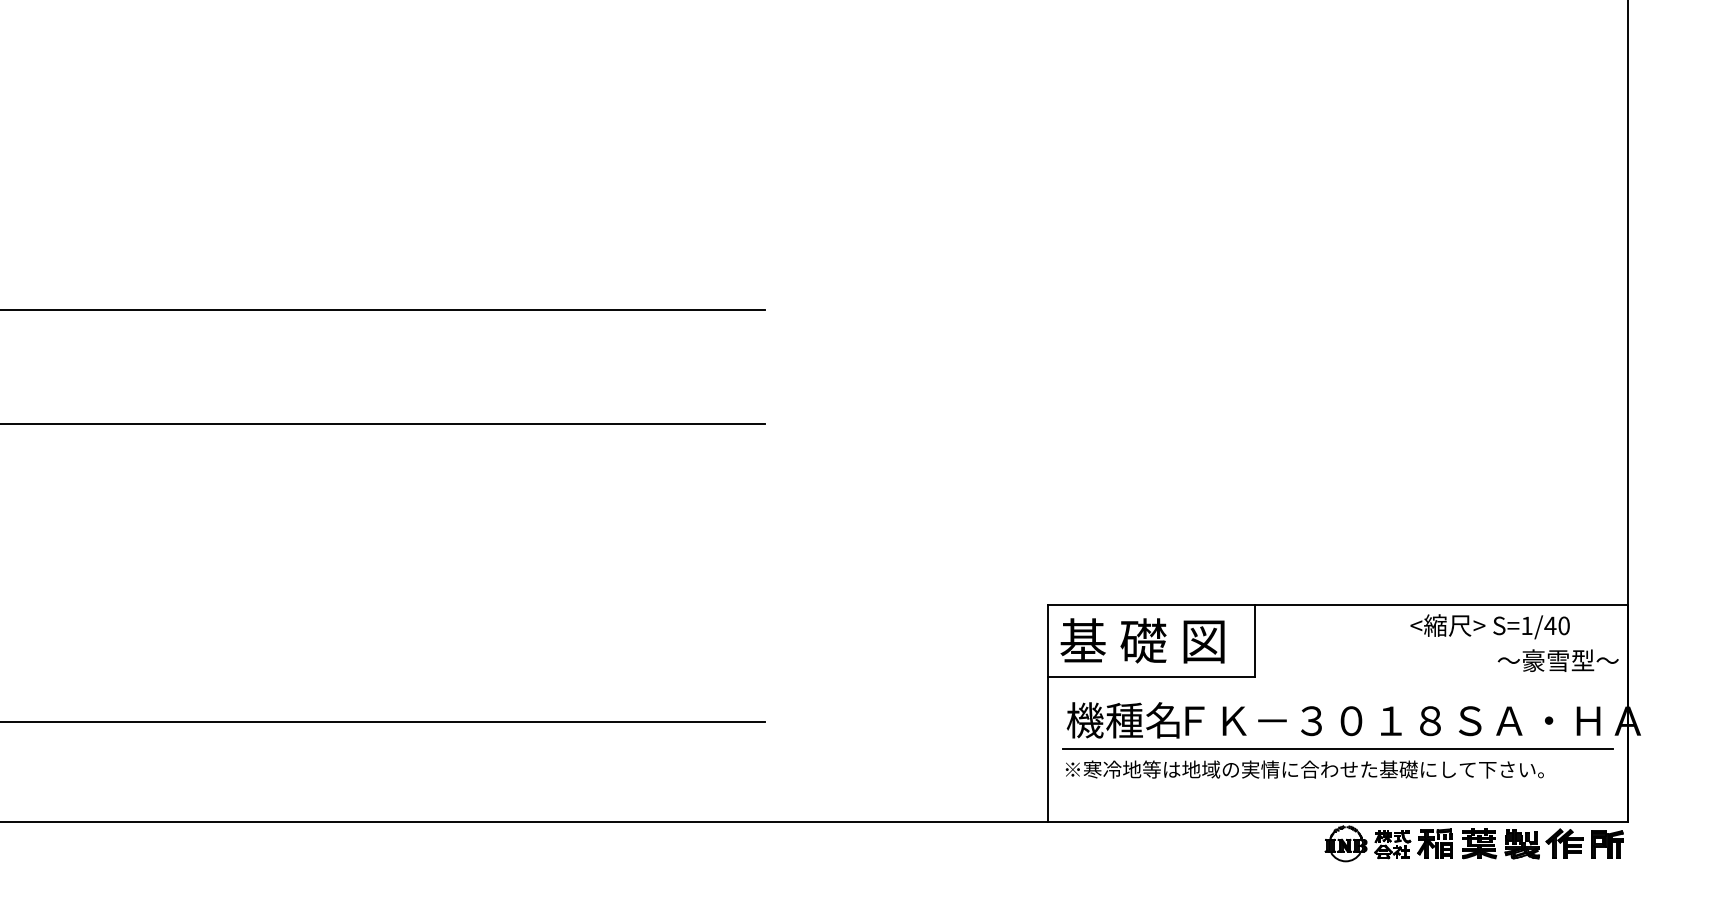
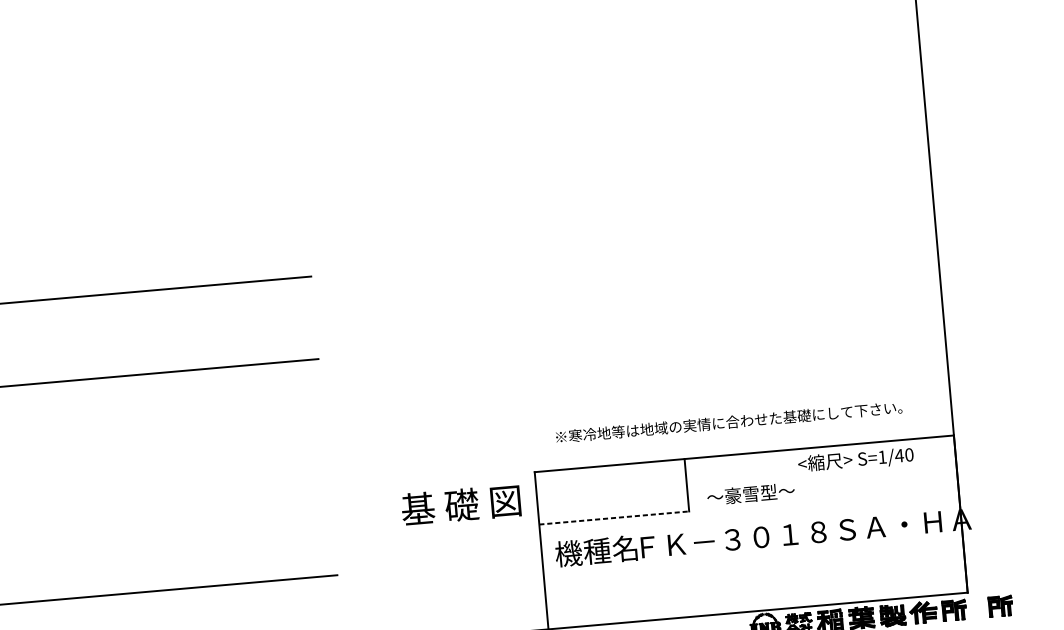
text: (1142, 640) -> (461, 504), moved
text: (1557, 660) -> (750, 494), moved
line: (1151, 676) -> (613, 517), solid -> dashed
line: (1337, 749) -> (753, 558), removed
text: (1304, 769) -> (728, 422), moved
part: (1671, 844) -> (1000, 606), added

